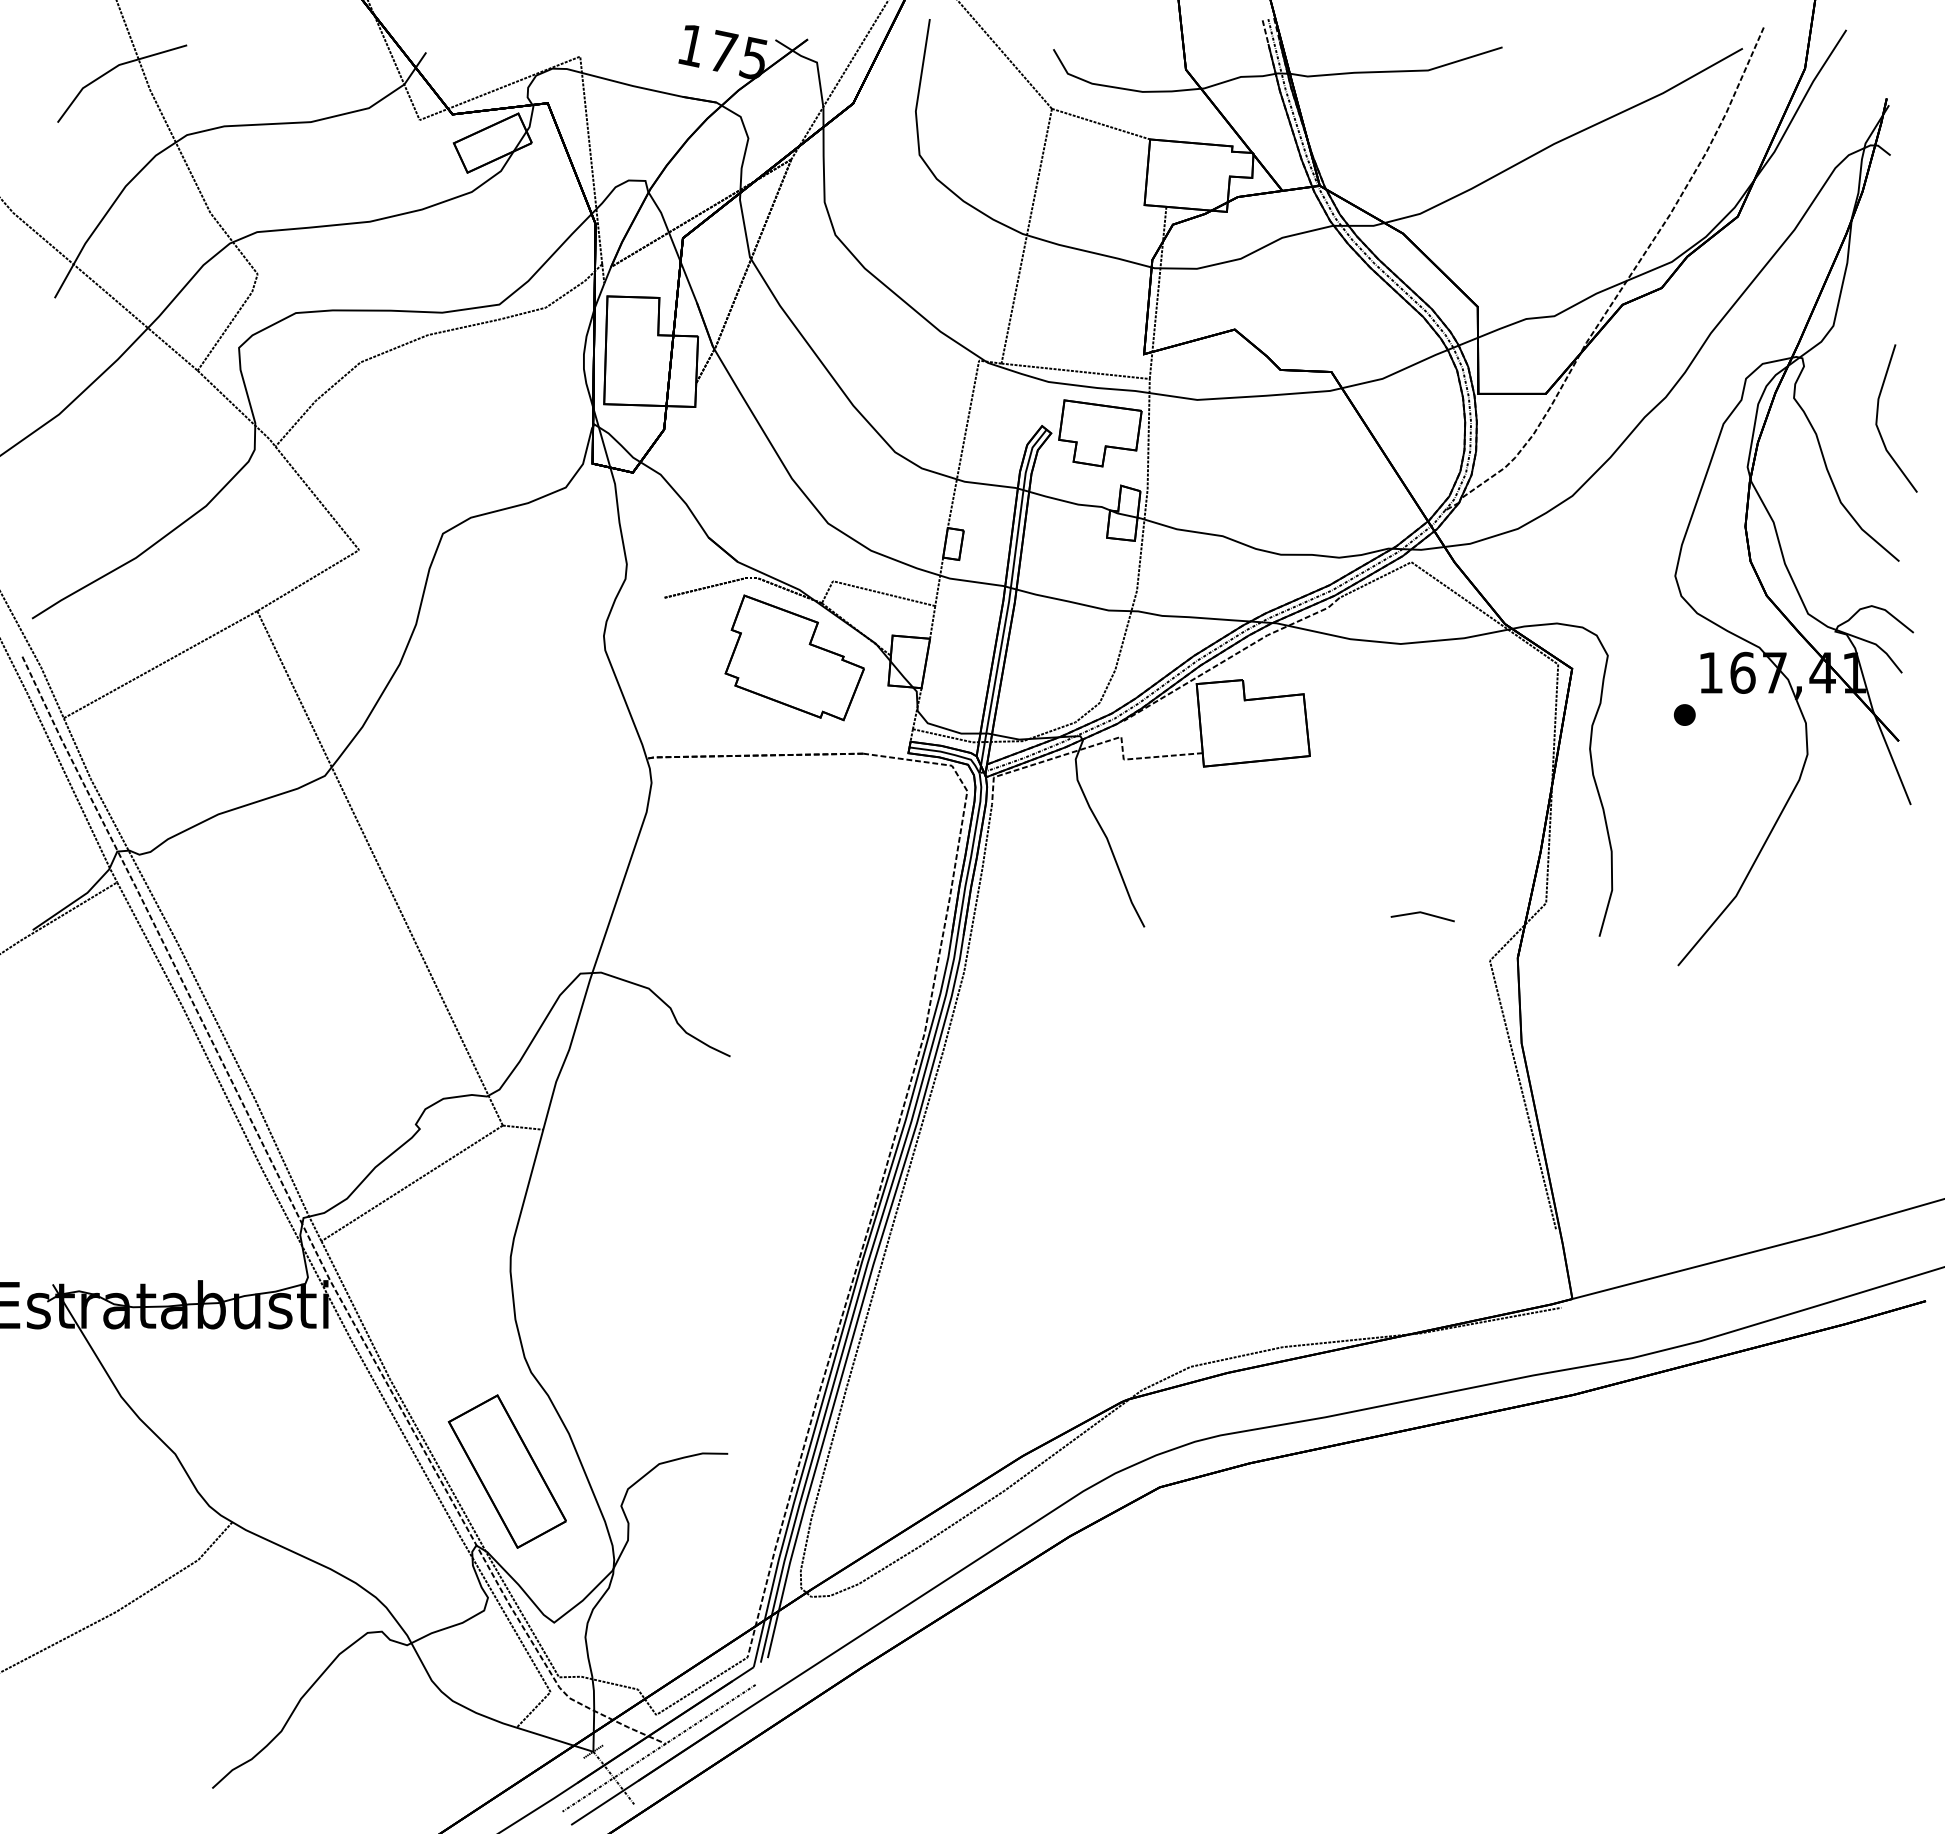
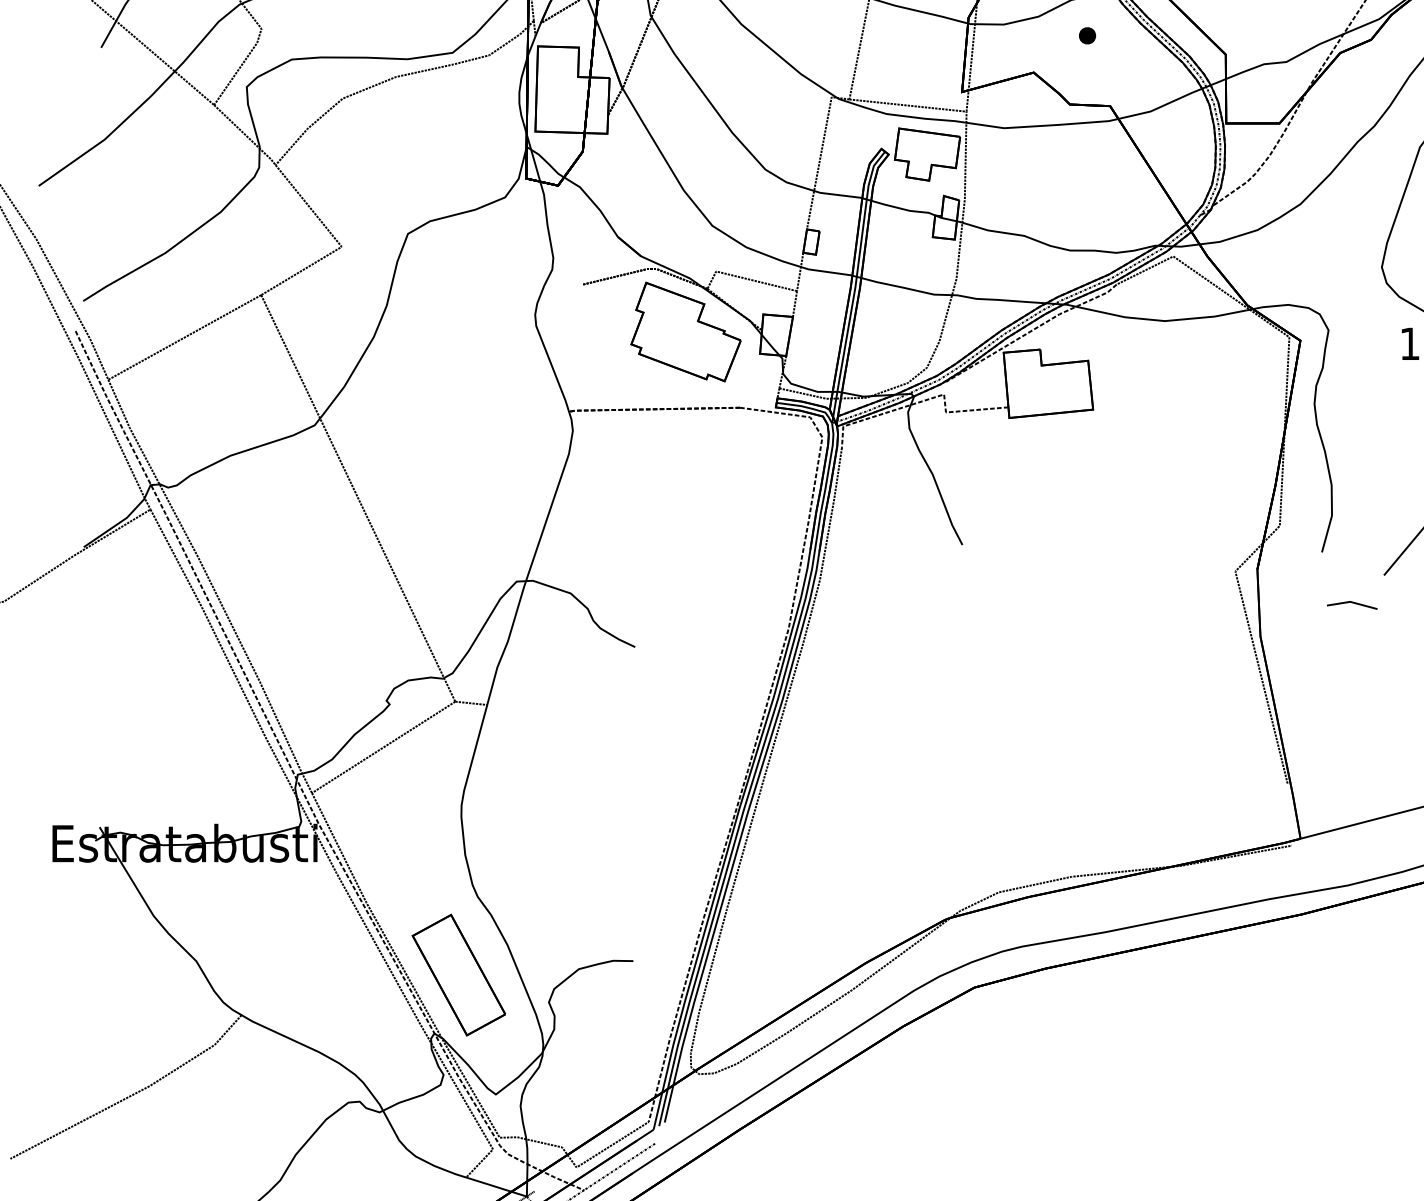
part: (1684, 714) -> (1087, 35), moved
line: (1424, 914) -> (1353, 603), moved

